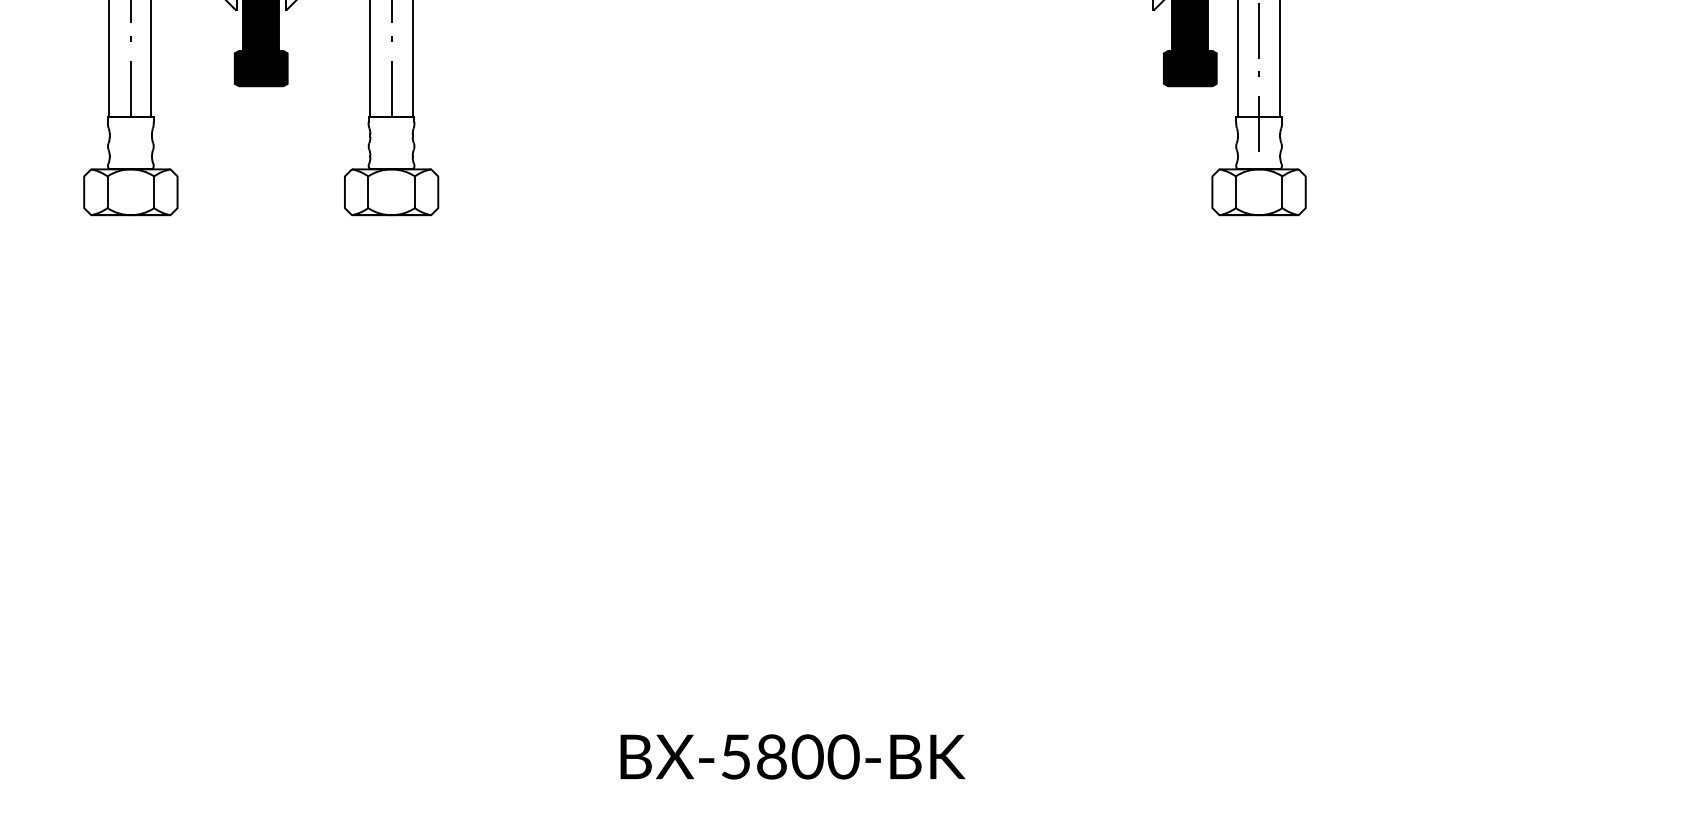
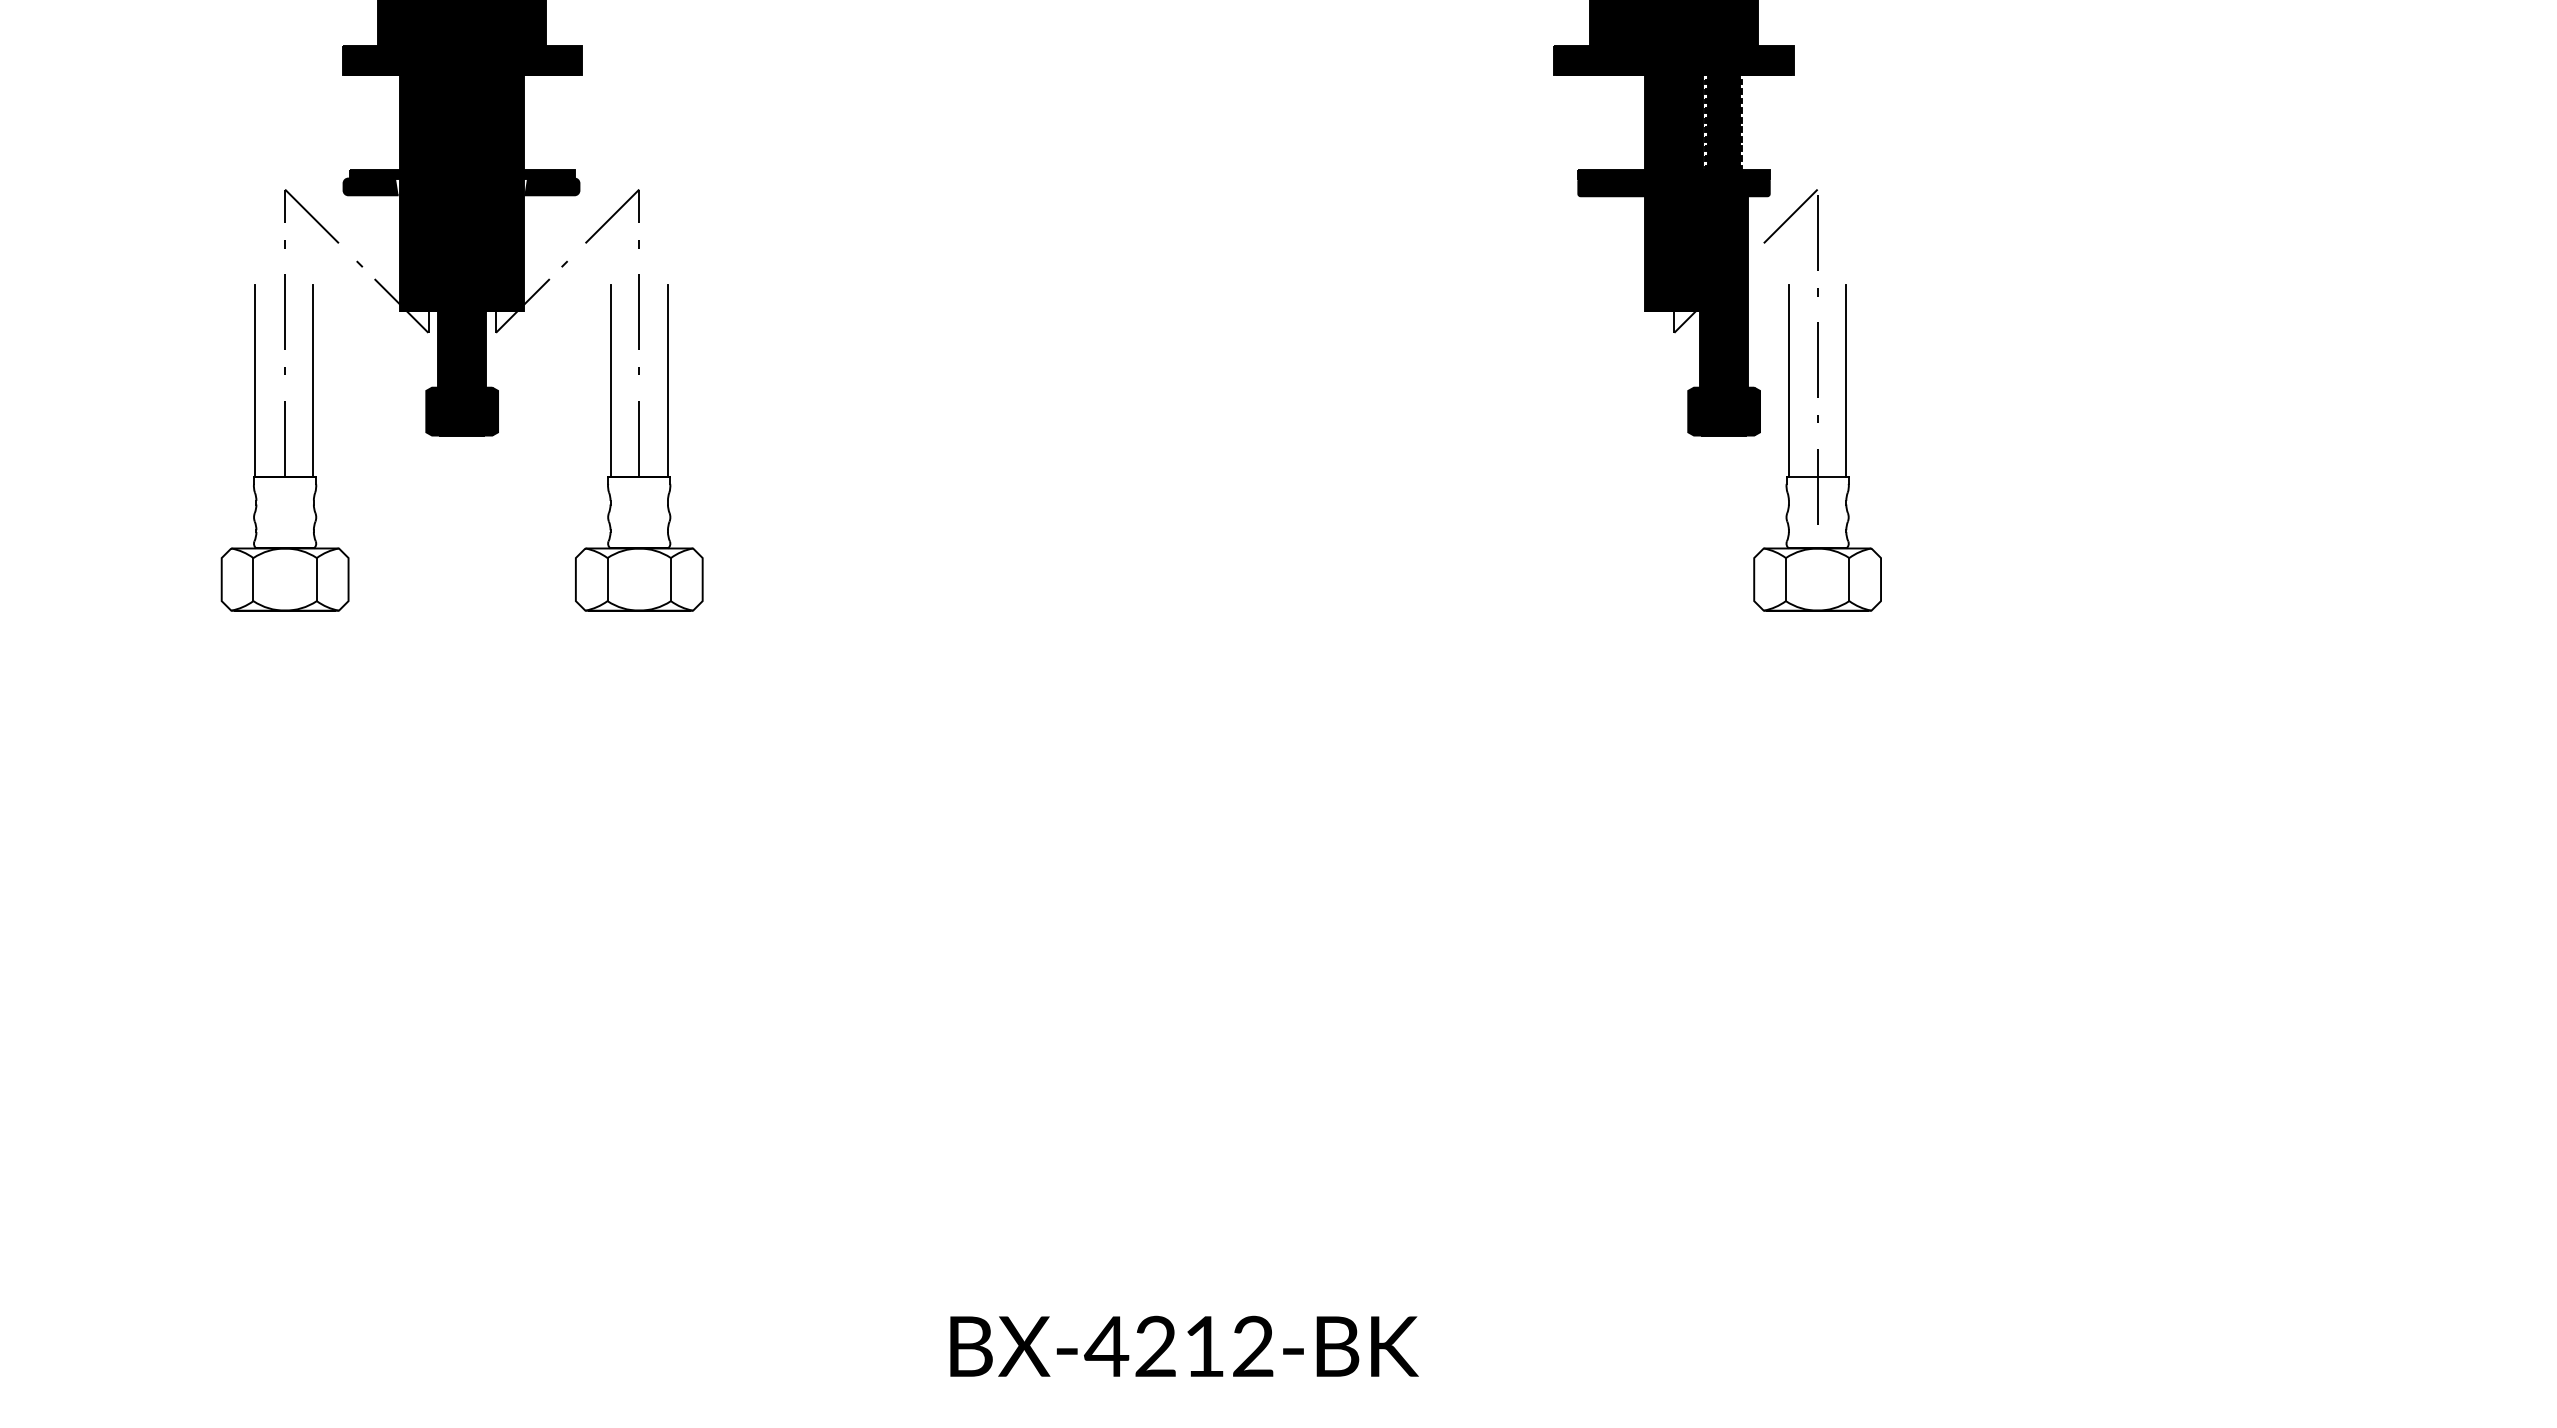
text: (789, 756) -> (1179, 1346), BX-5800-BK -> BX-4212-BK

